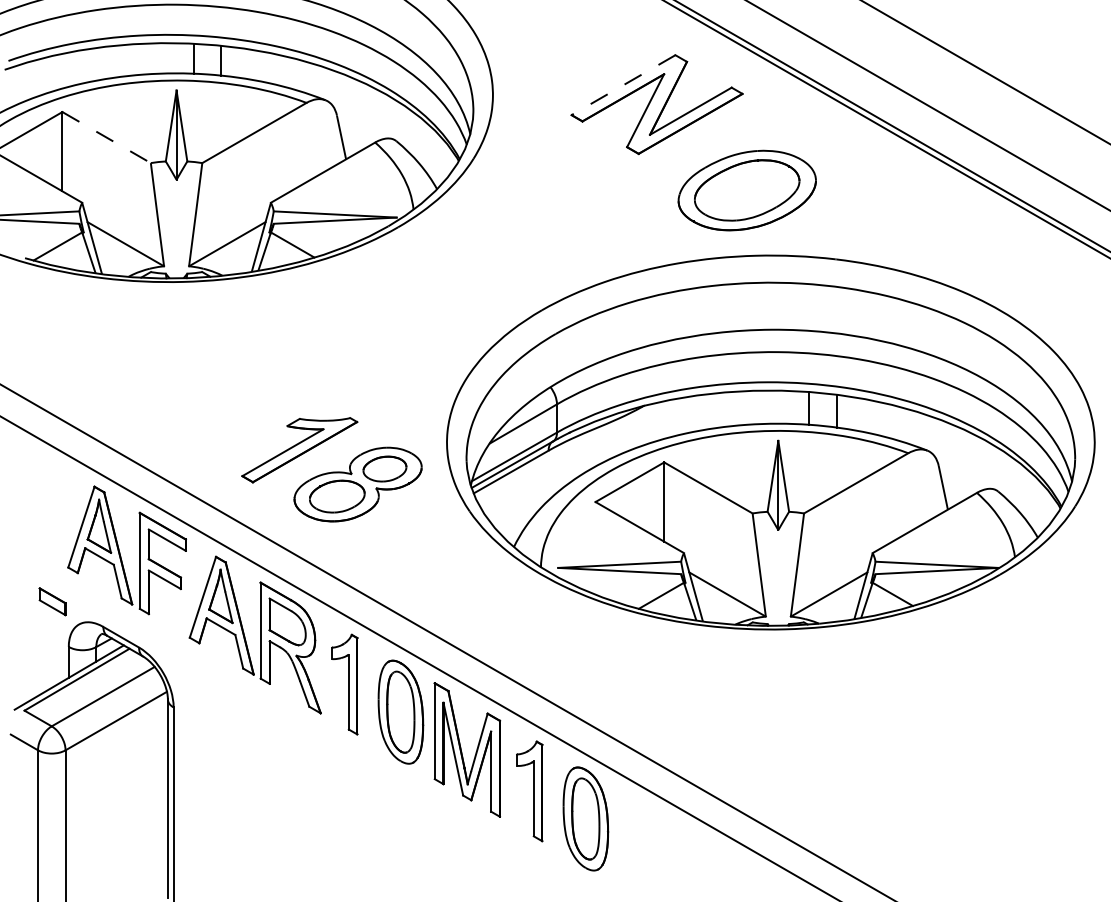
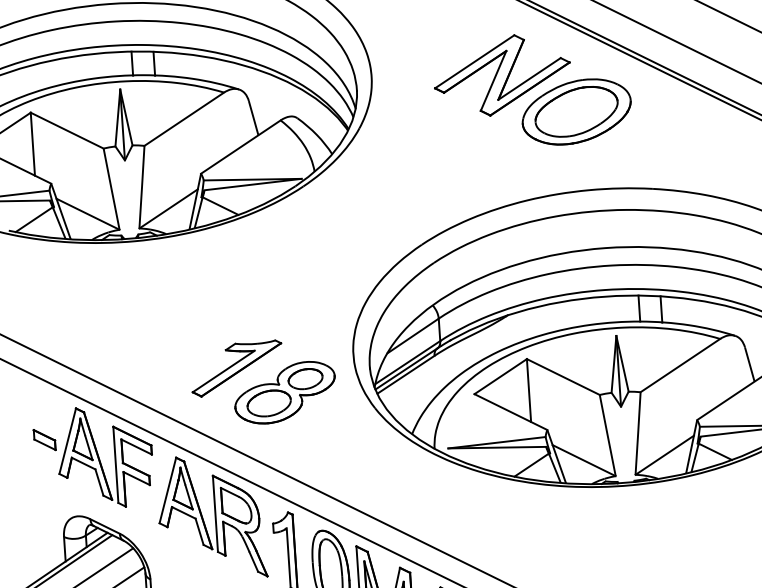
line: (623, 85) -> (474, 62), dashed -> solid
line: (107, 137) -> (67, 130), dashed -> solid
part: (746, 190) -> (576, 111), moved
part: (52, 601) -> (44, 439), moved

